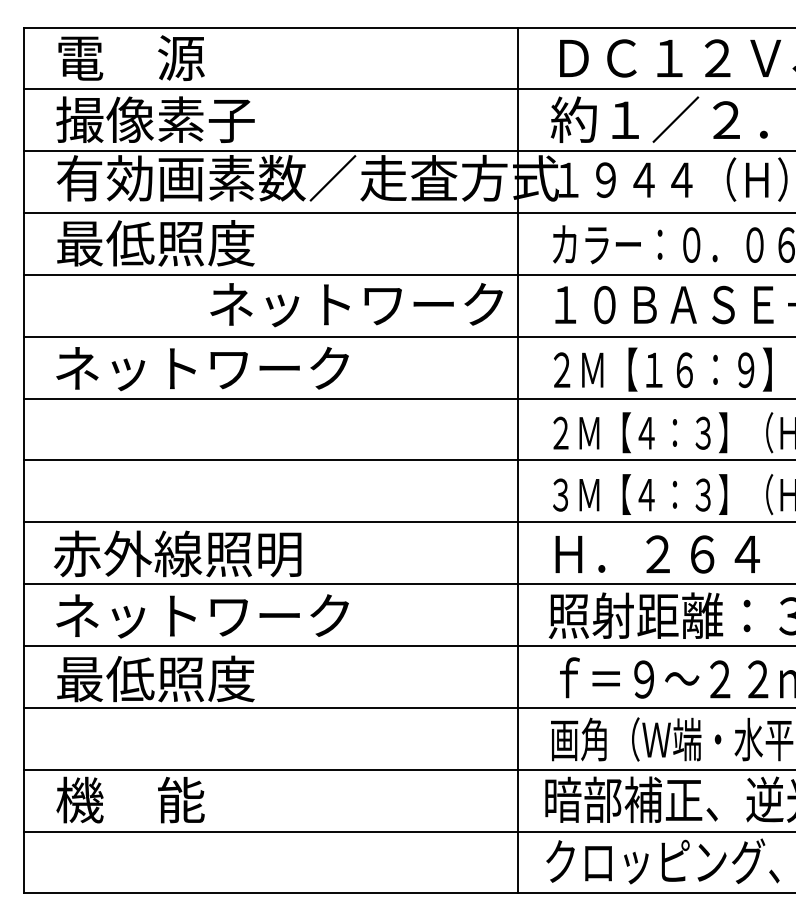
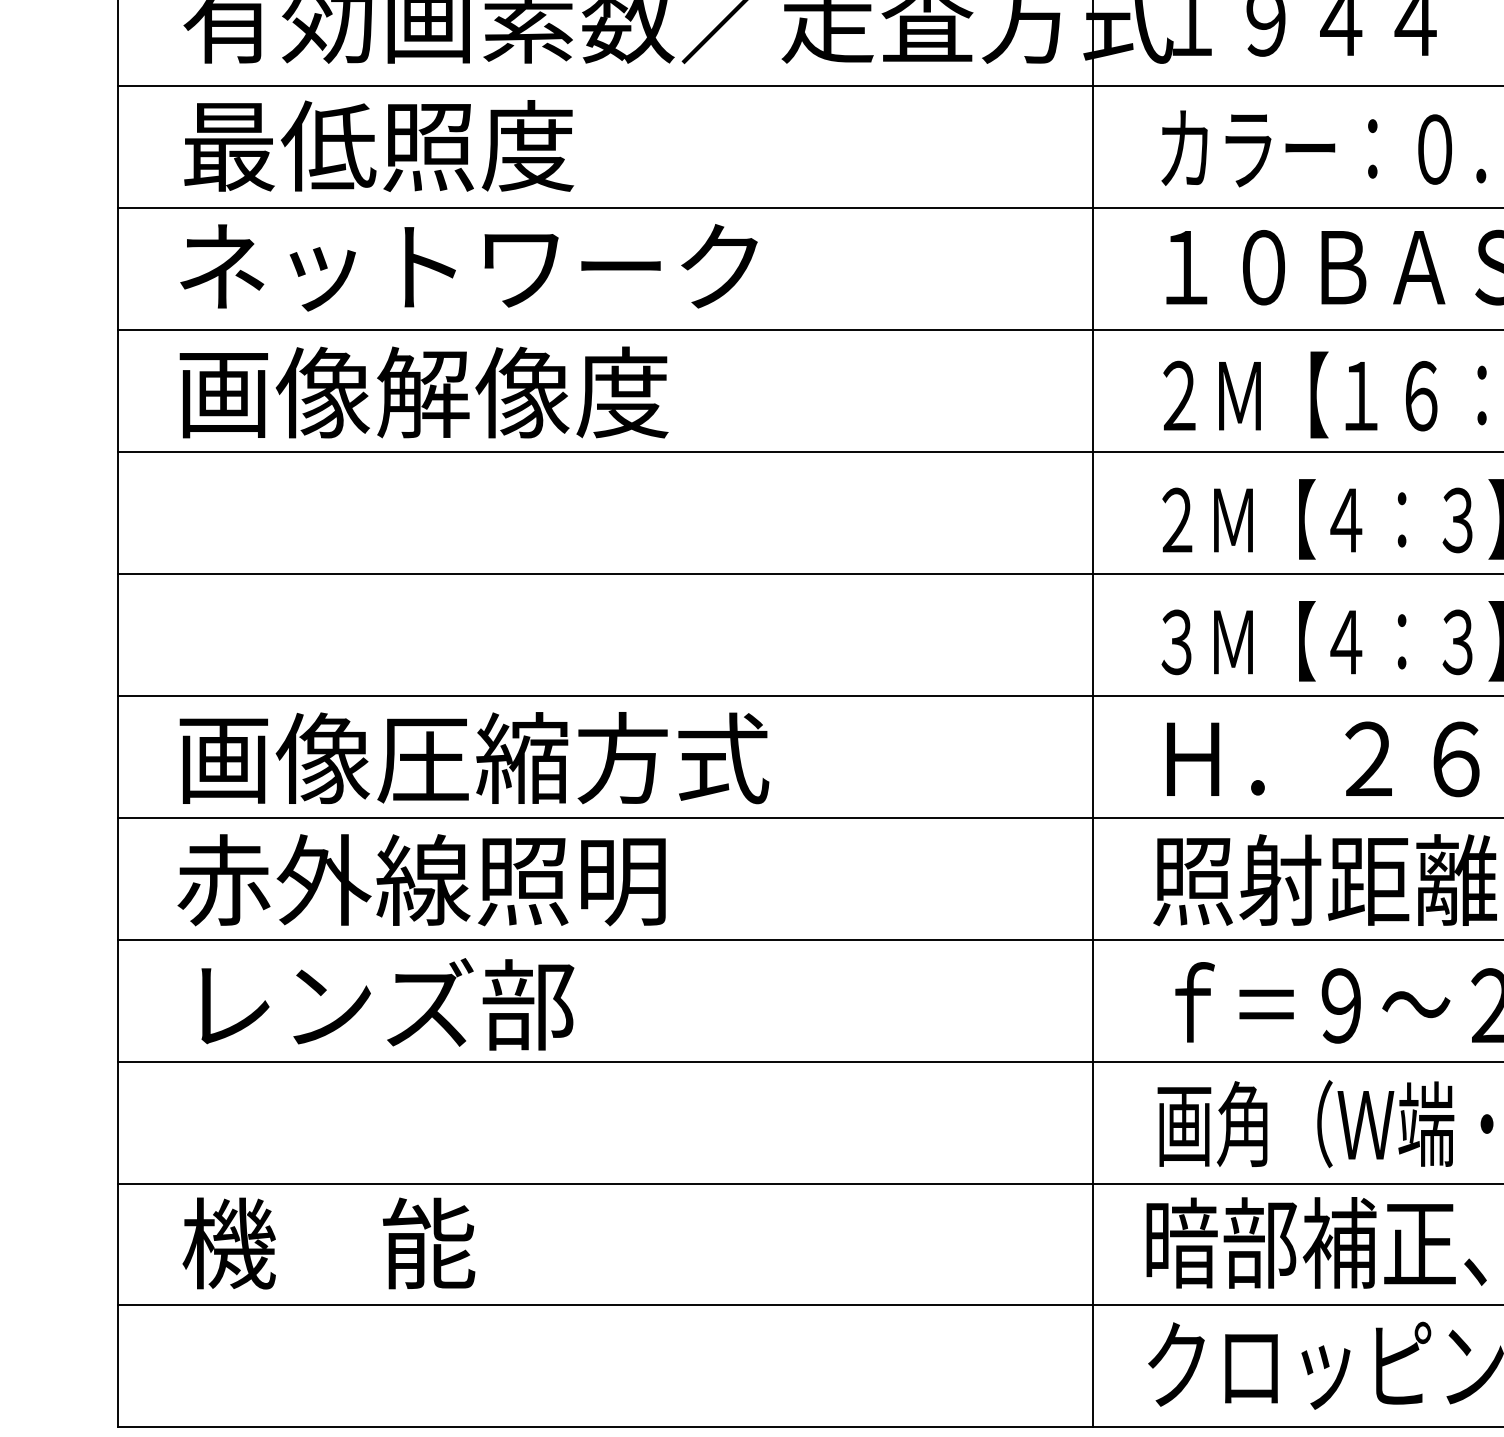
text: (356, 305) -> (468, 268), moved
text: (201, 368) -> (468, 392), ネットワーク -> 画像解像度
text: (203, 553) -> (472, 757), 赤外線照明 -> 画像圧縮方式
text: (200, 615) -> (466, 879), ネットワーク -> 赤外線照明
text: (155, 678) -> (378, 1003), 最低照度 -> レンズ部

